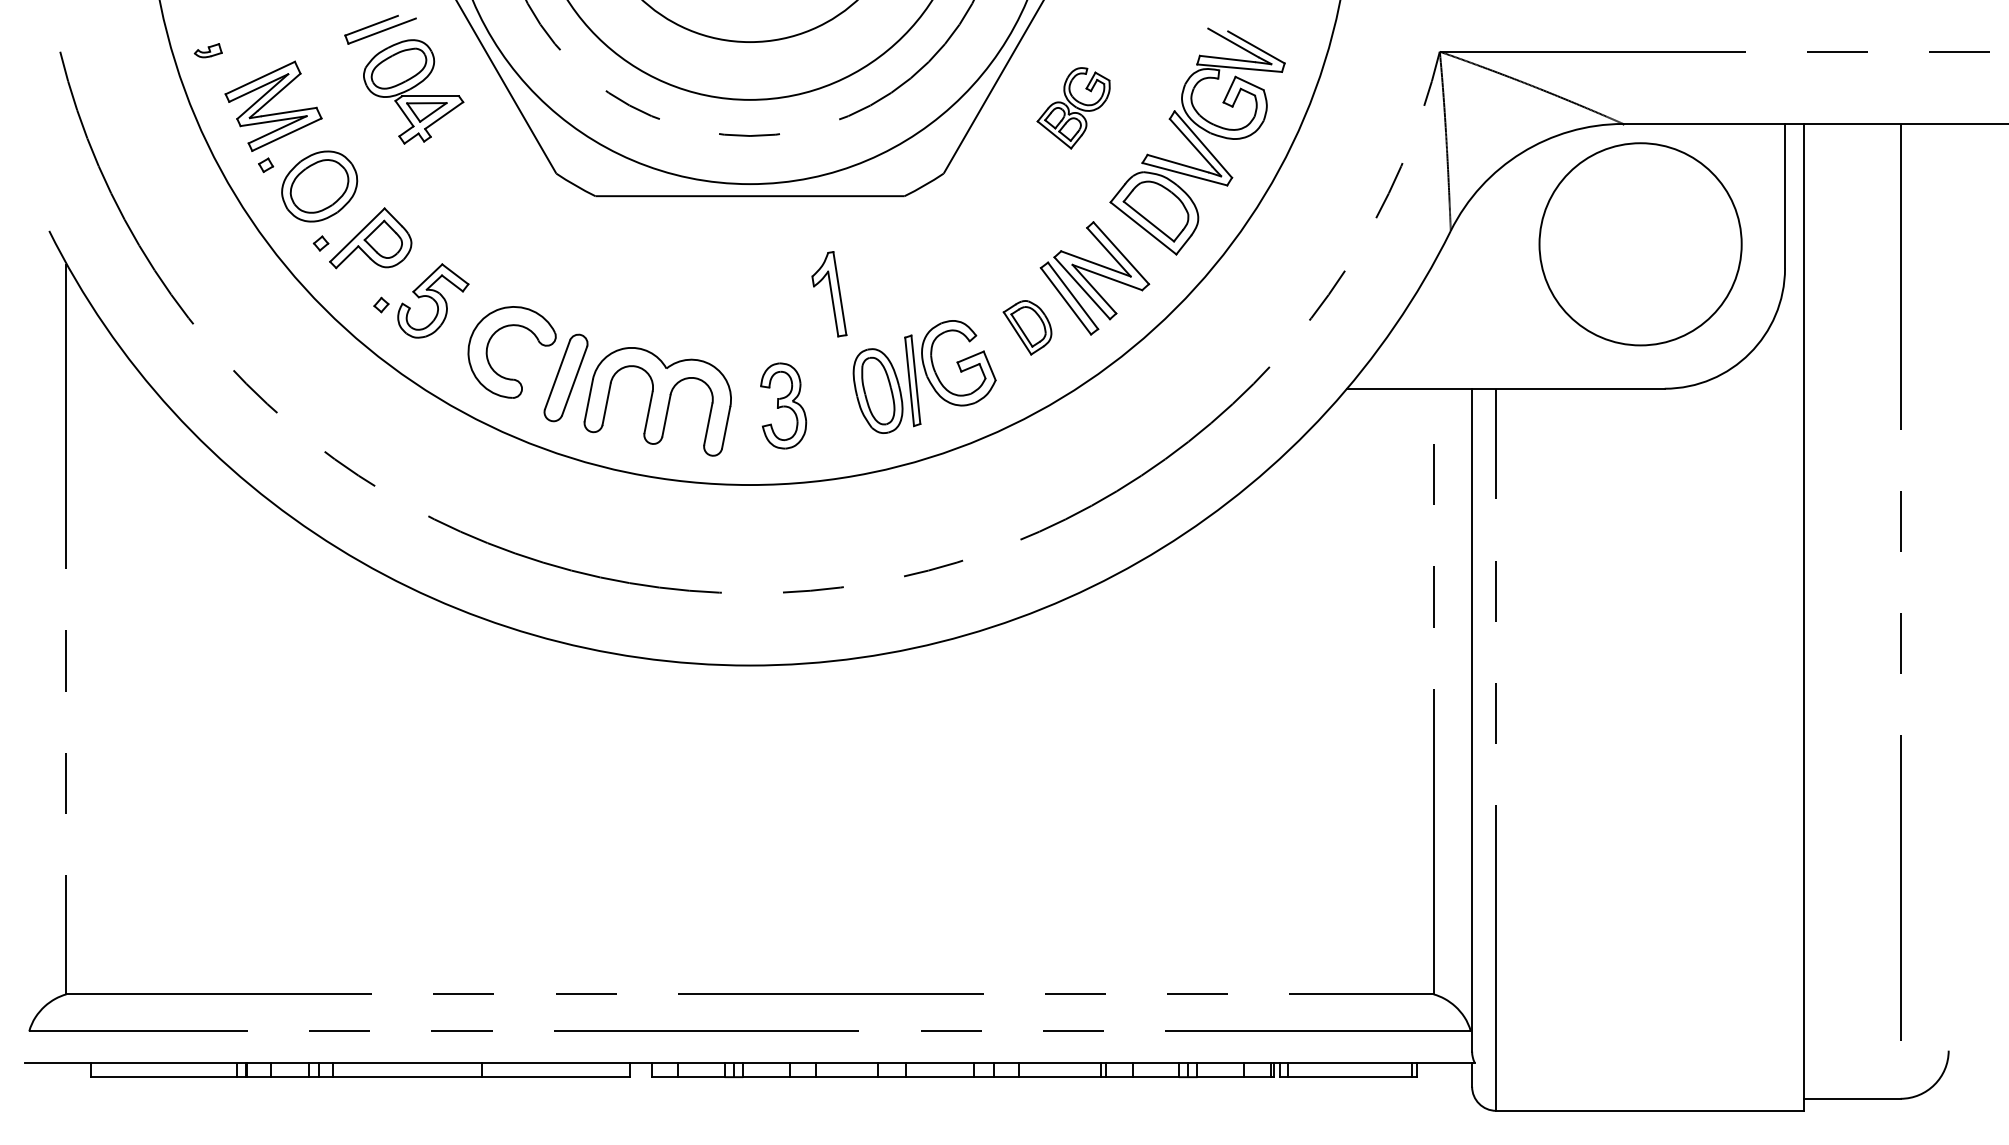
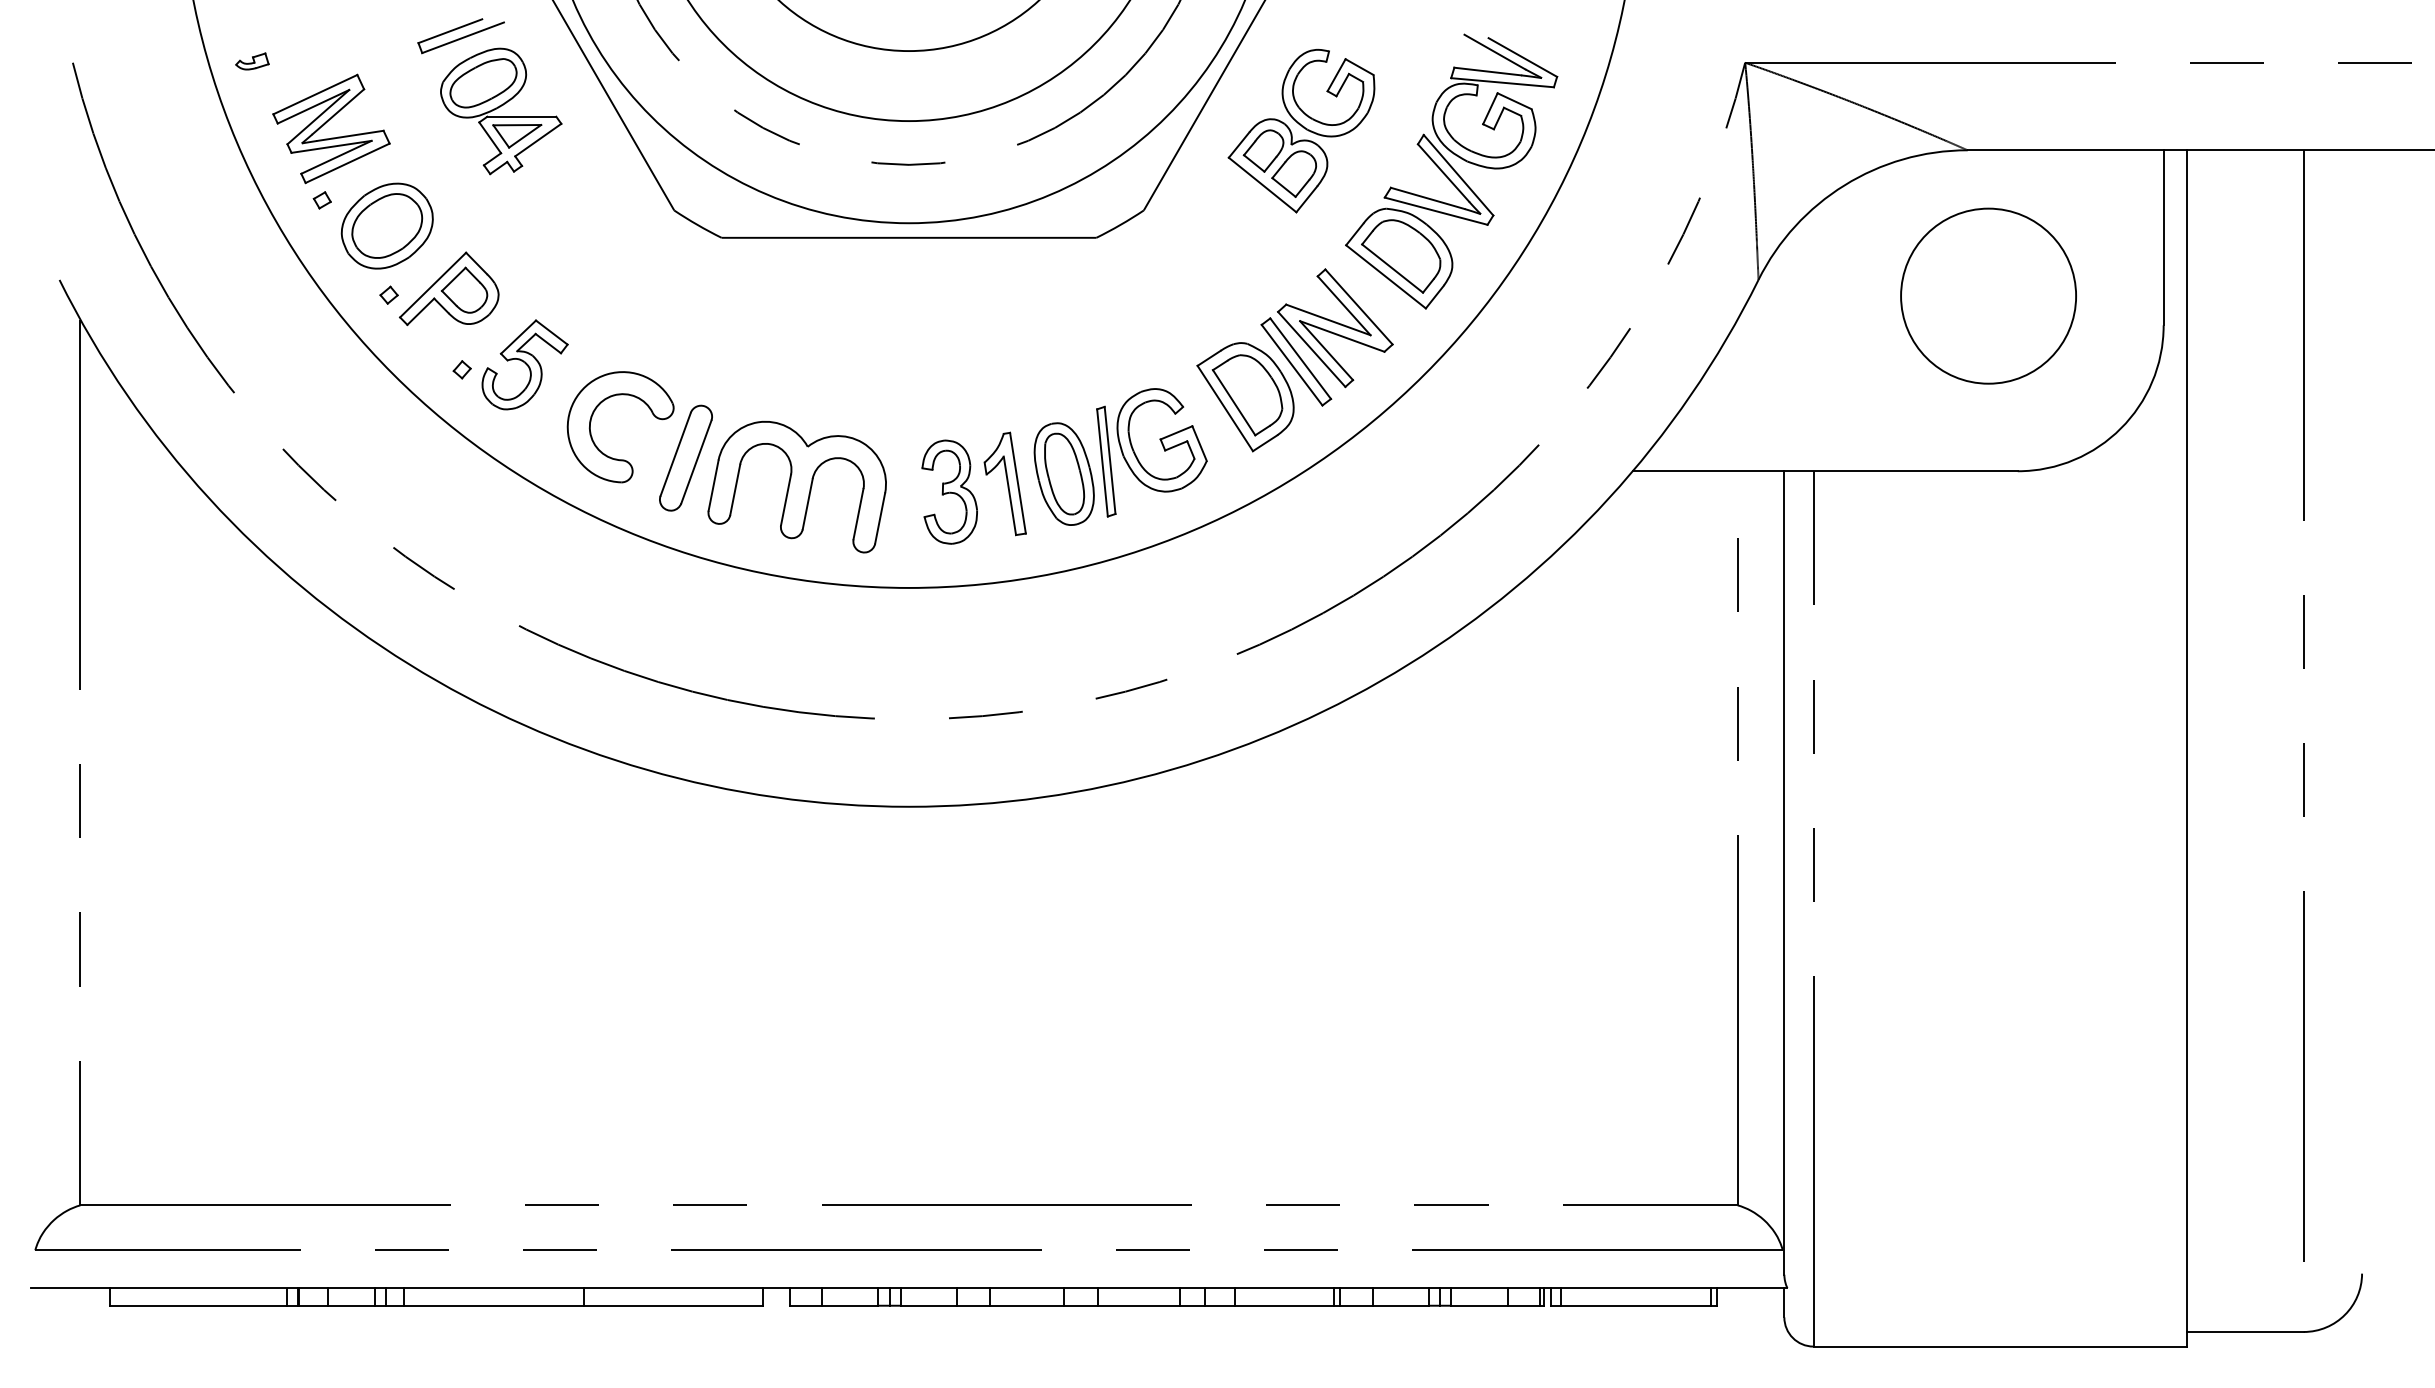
part: (1073, 108) -> (1301, 131), size x1.67
circle: (1640, 244) -> (1988, 296), size x0.71
part: (829, 294) -> (1005, 484), moved
part: (1027, 327) -> (1245, 397), size x1.67

